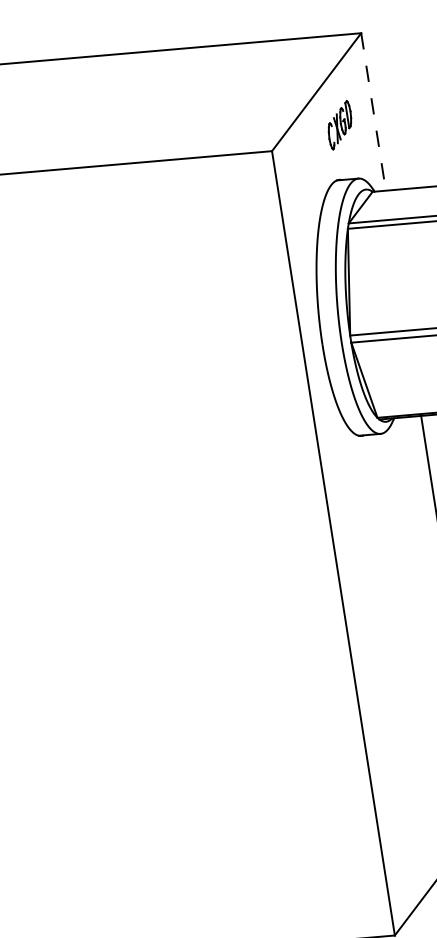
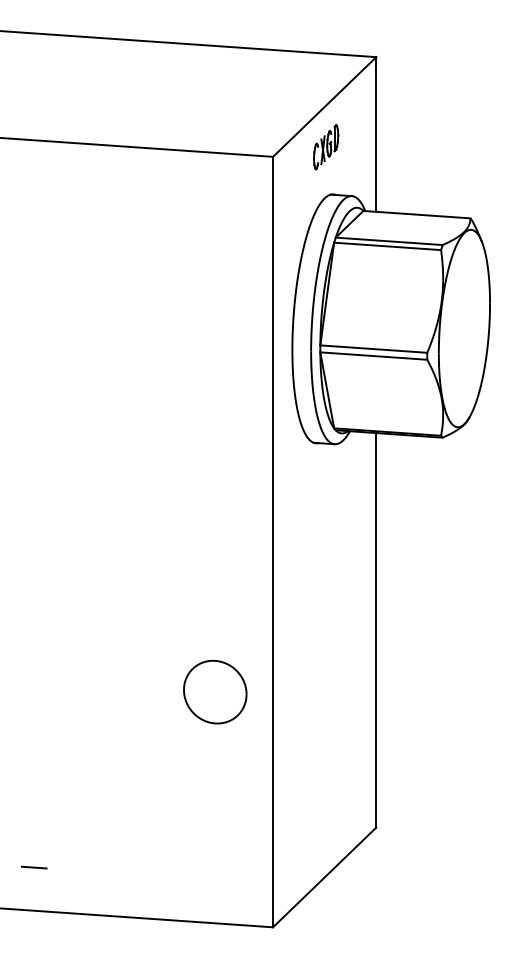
line: (373, 112) -> (376, 135), dashed -> solid
part: (340, 125) -> (326, 147), moved
part: (298, 704) -> (215, 691), added
line: (141, 912) -> (33, 867), added

